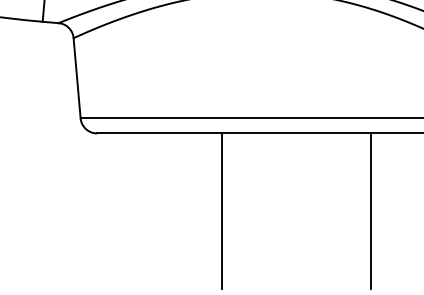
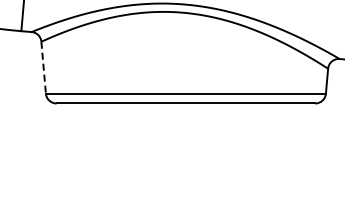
line: (76, 79) -> (43, 68), solid -> dashed
line: (221, 210) -> (137, 153), removed
line: (371, 210) -> (234, 153), removed

